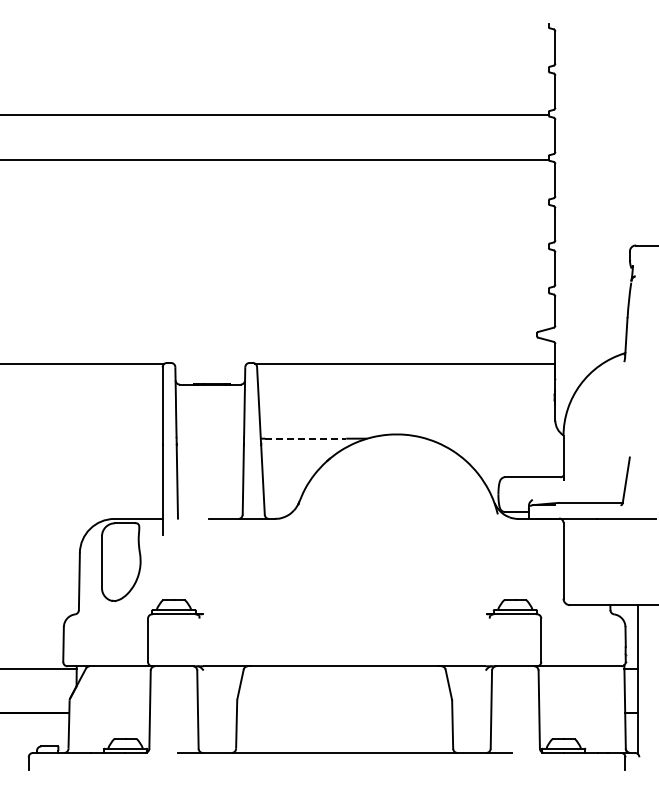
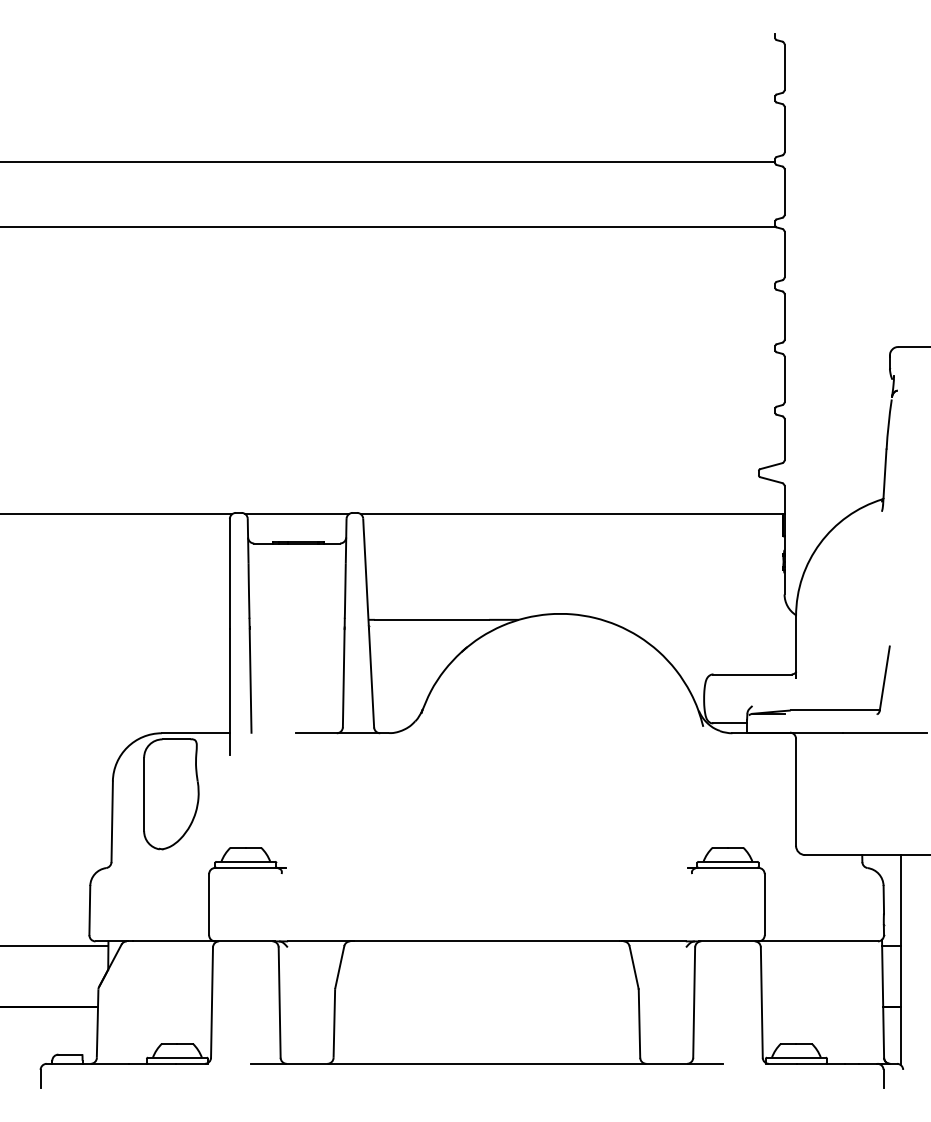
line: (210, 363) -> (297, 513), added
line: (306, 438) -> (433, 619), dashed -> solid

